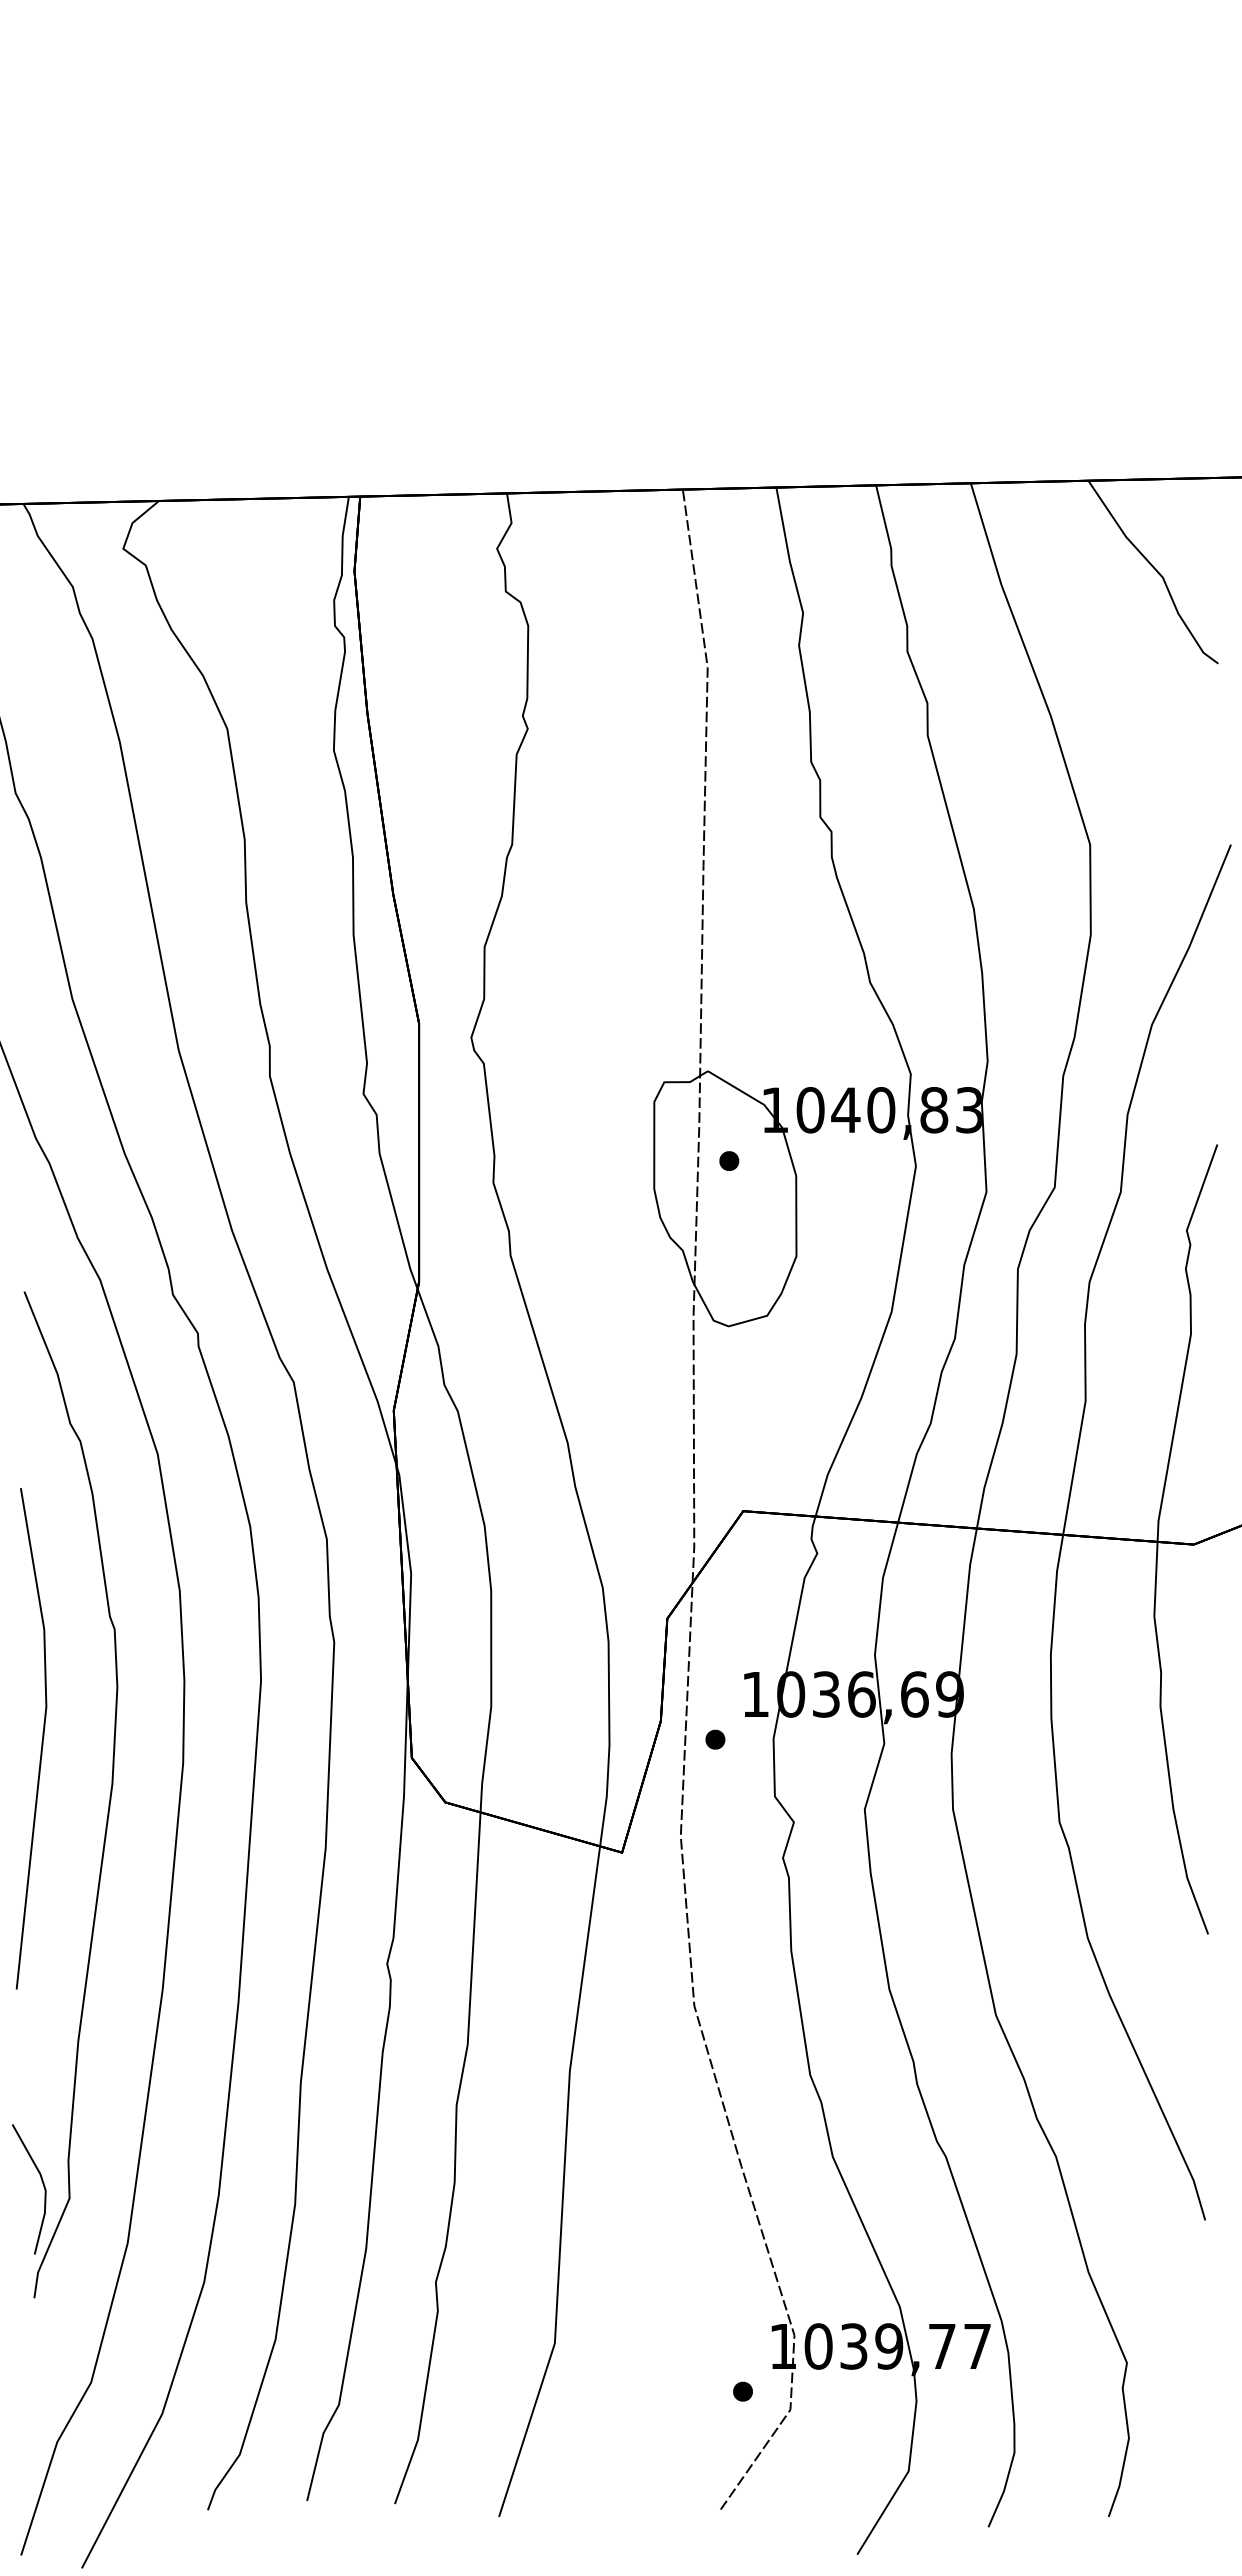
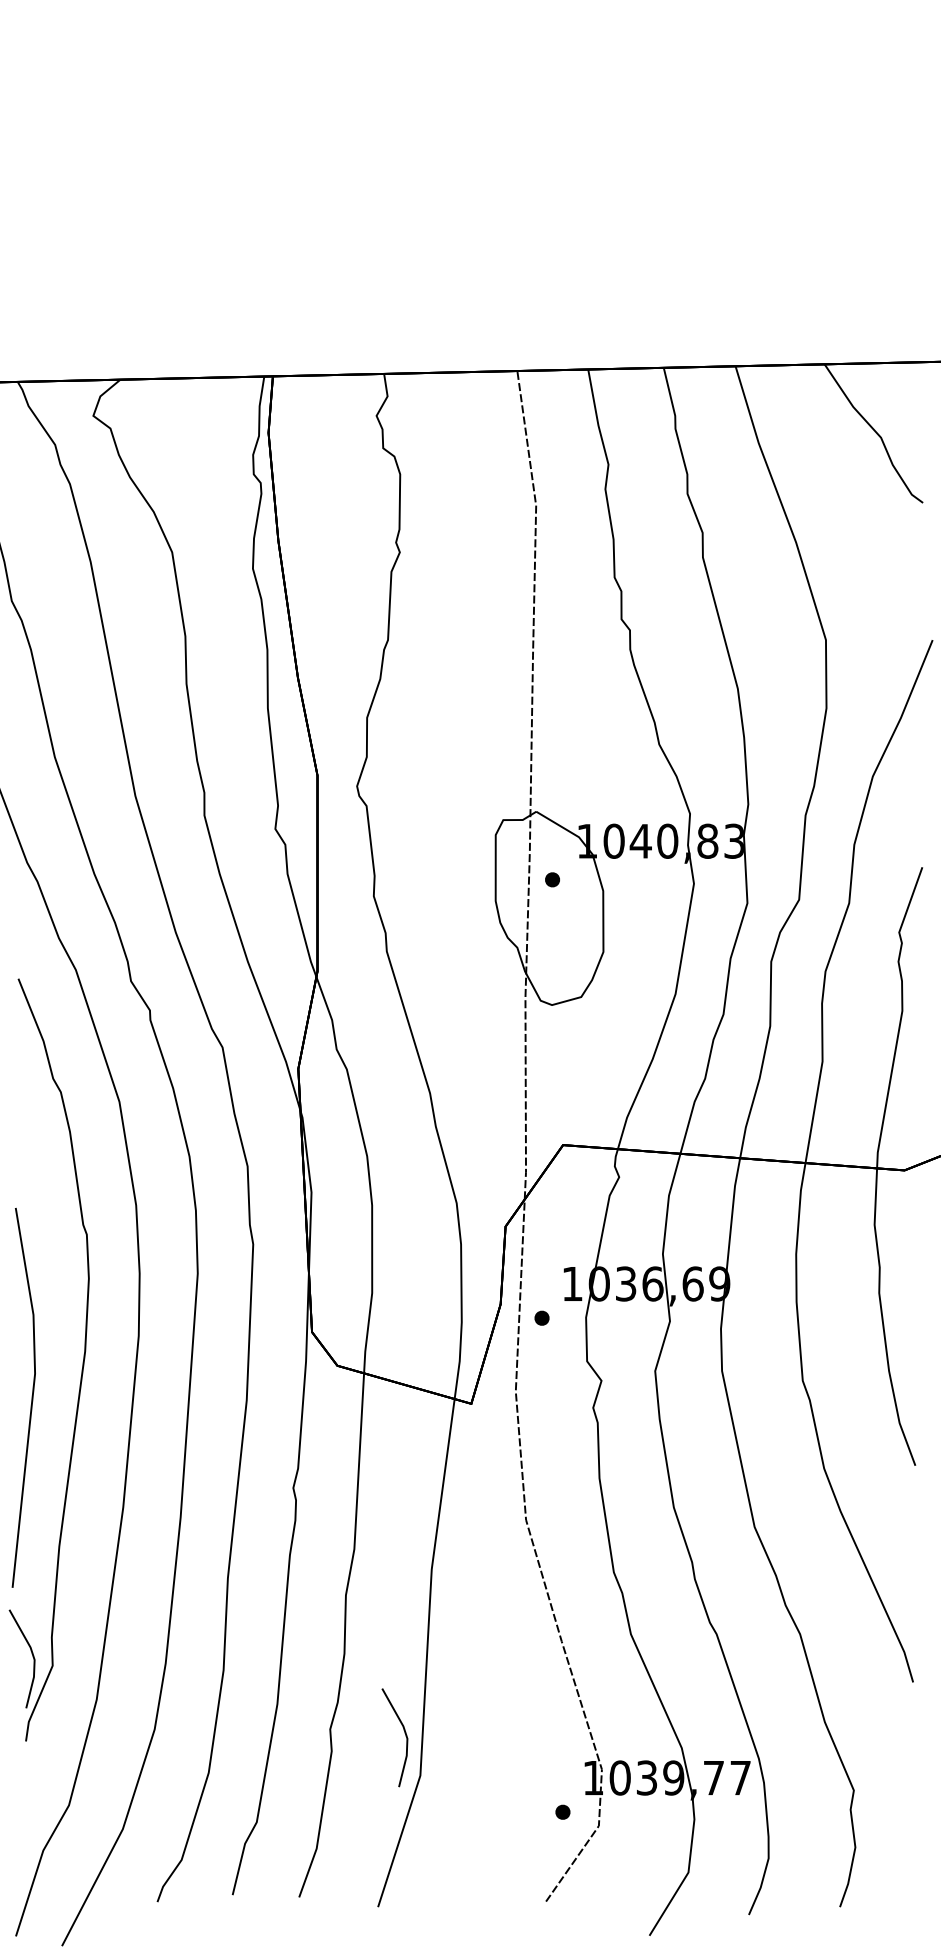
line: (41, 1741) -> (31, 1399), moved
line: (534, 2288) -> (404, 1734), added

